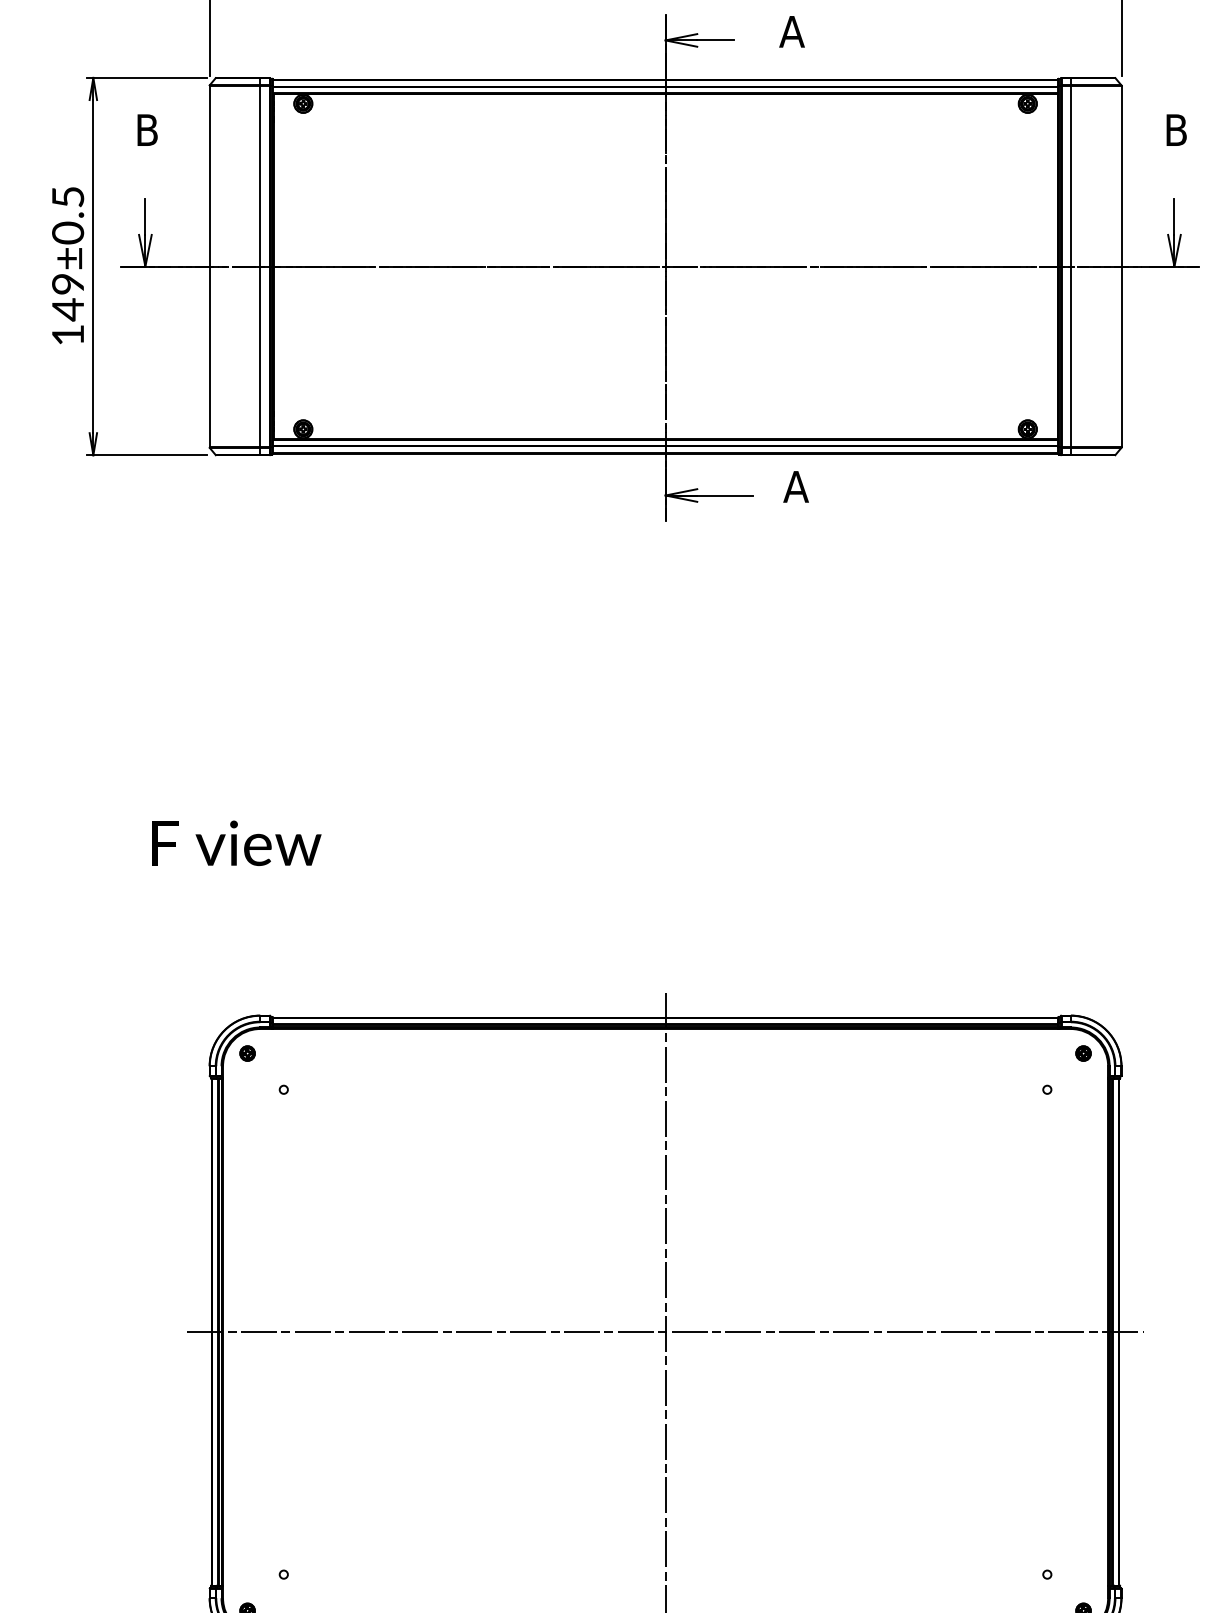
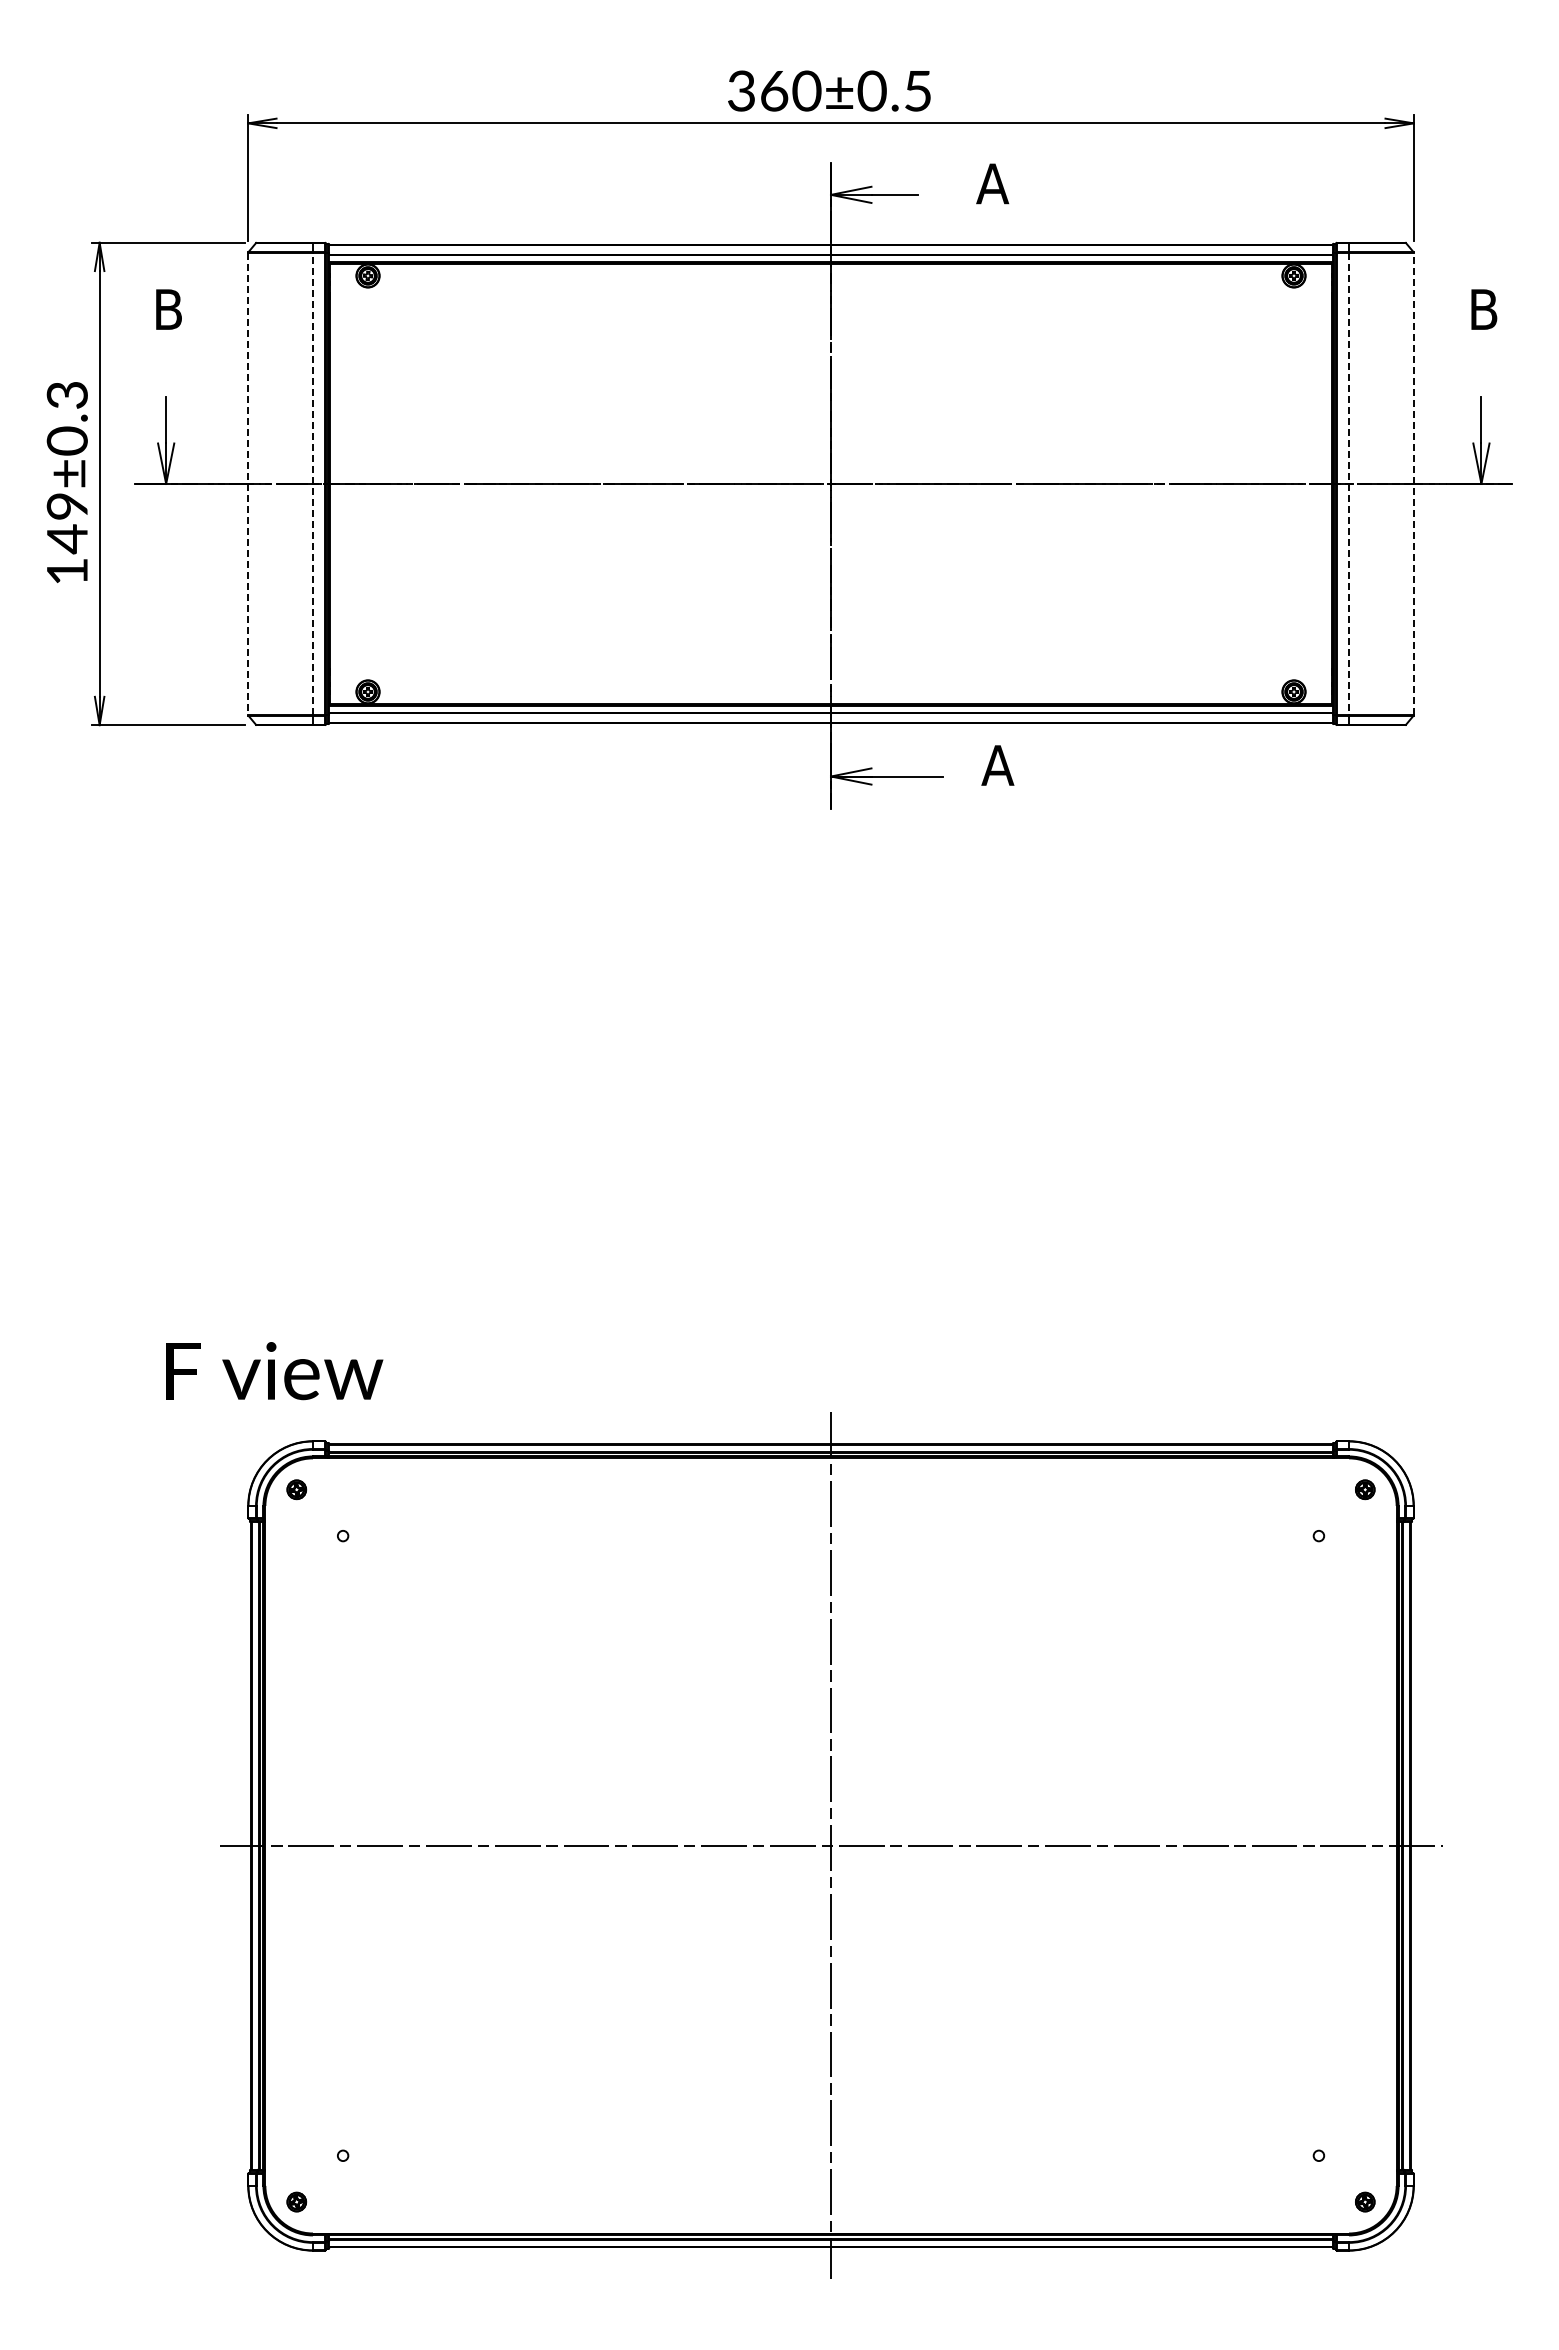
text: (67, 197) -> (66, 395), 149±0.5 -> 149±0.3
line: (259, 266) -> (312, 483), solid -> dashed
line: (1121, 266) -> (1413, 483), solid -> dashed
line: (209, 267) -> (248, 484), solid -> dashed
line: (1071, 267) -> (1349, 484), solid -> dashed
text: (236, 843) -> (274, 1371), moved

